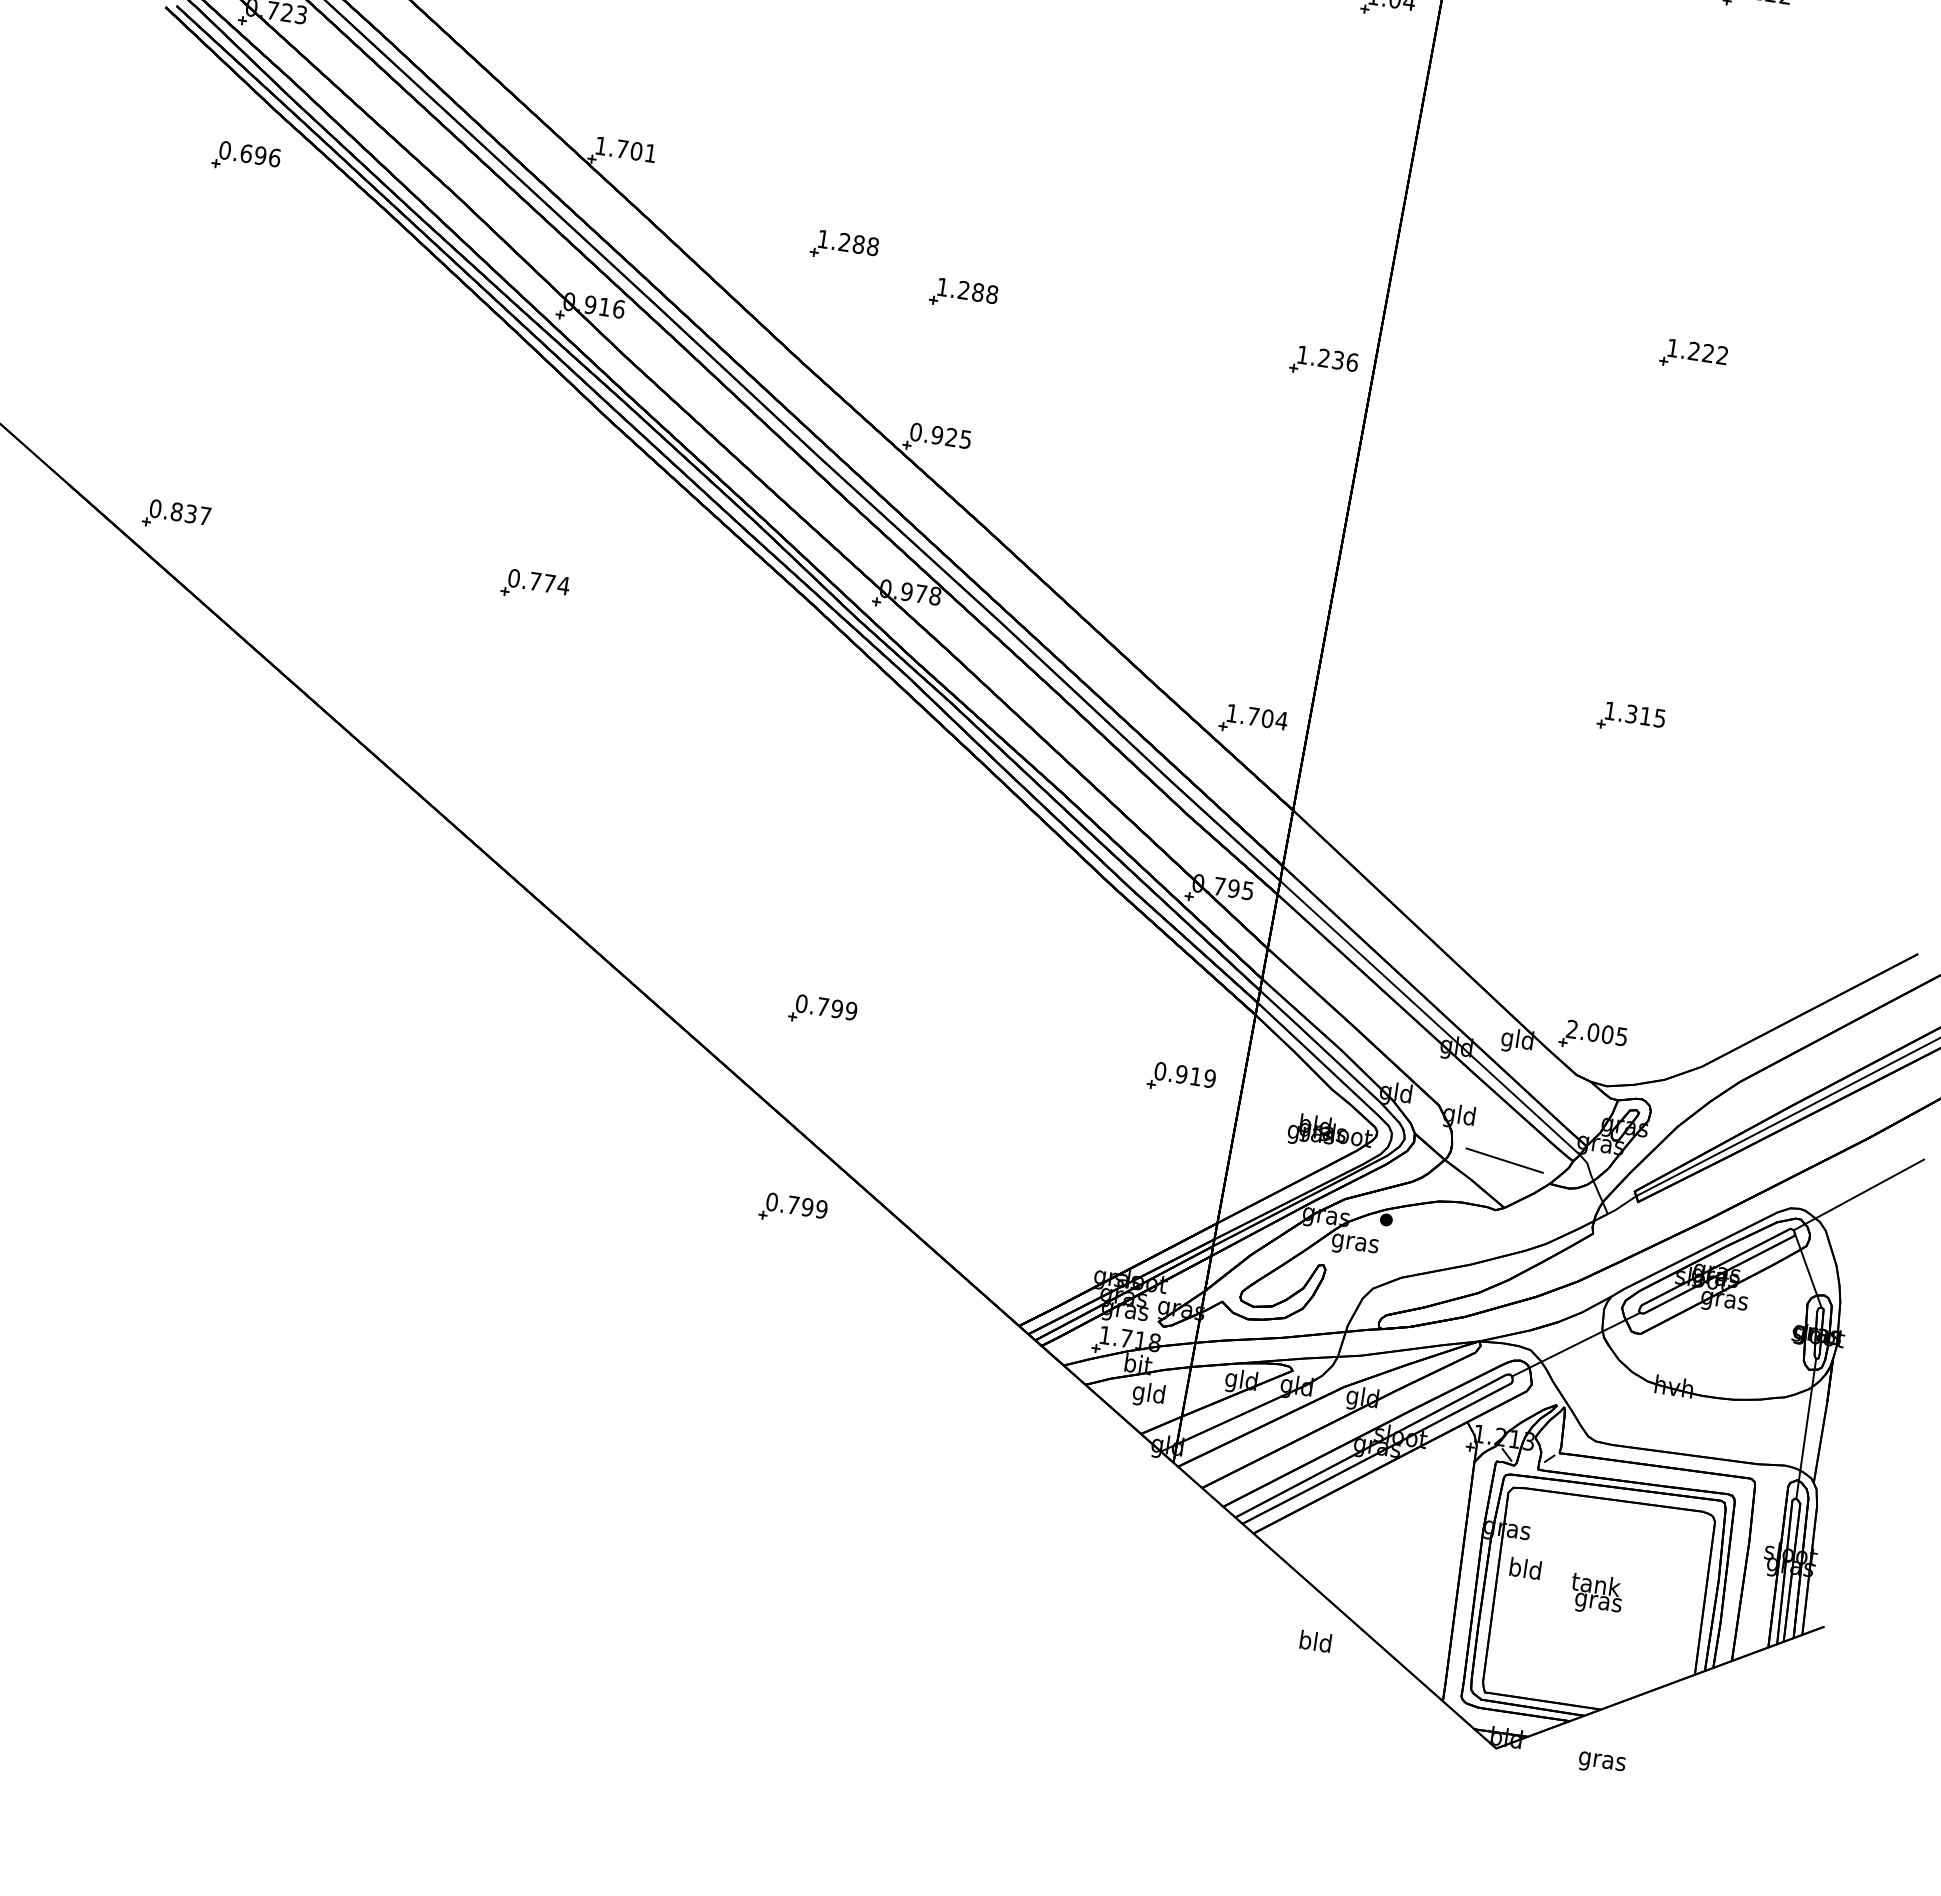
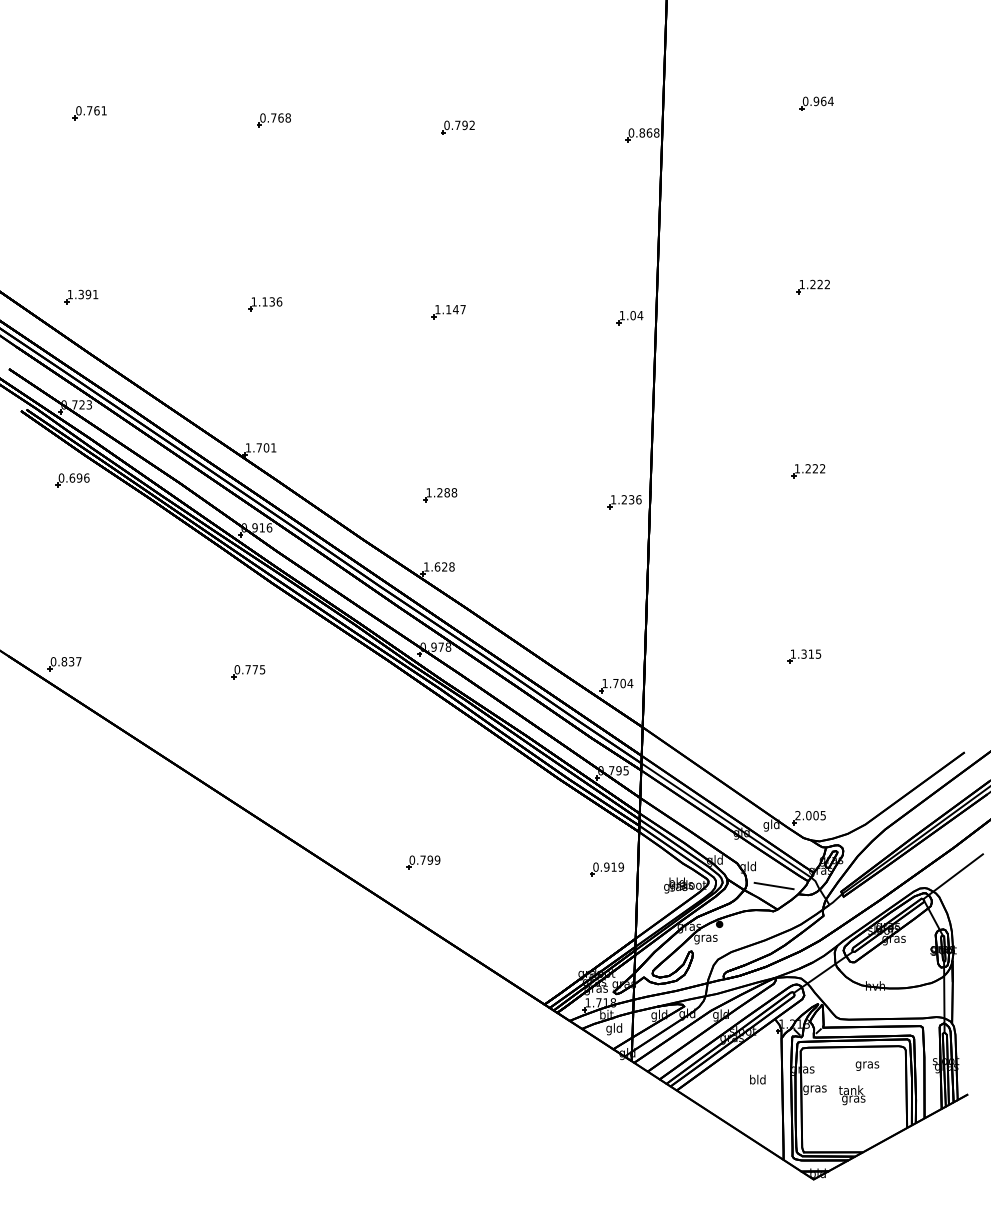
part: (844, 247) -> (377, 480), removed
text: (941, 434) -> (439, 566), 0.925 -> 1.628
text: (563, 585) -> (262, 669), 0.774 -> 0.775
part: (793, 1209) -> (423, 963), removed
text: (1524, 1570) -> (814, 1088), bld -> gras
text: (1315, 1641) -> (757, 1079), moved
text: (1602, 1762) -> (867, 1065), moved

